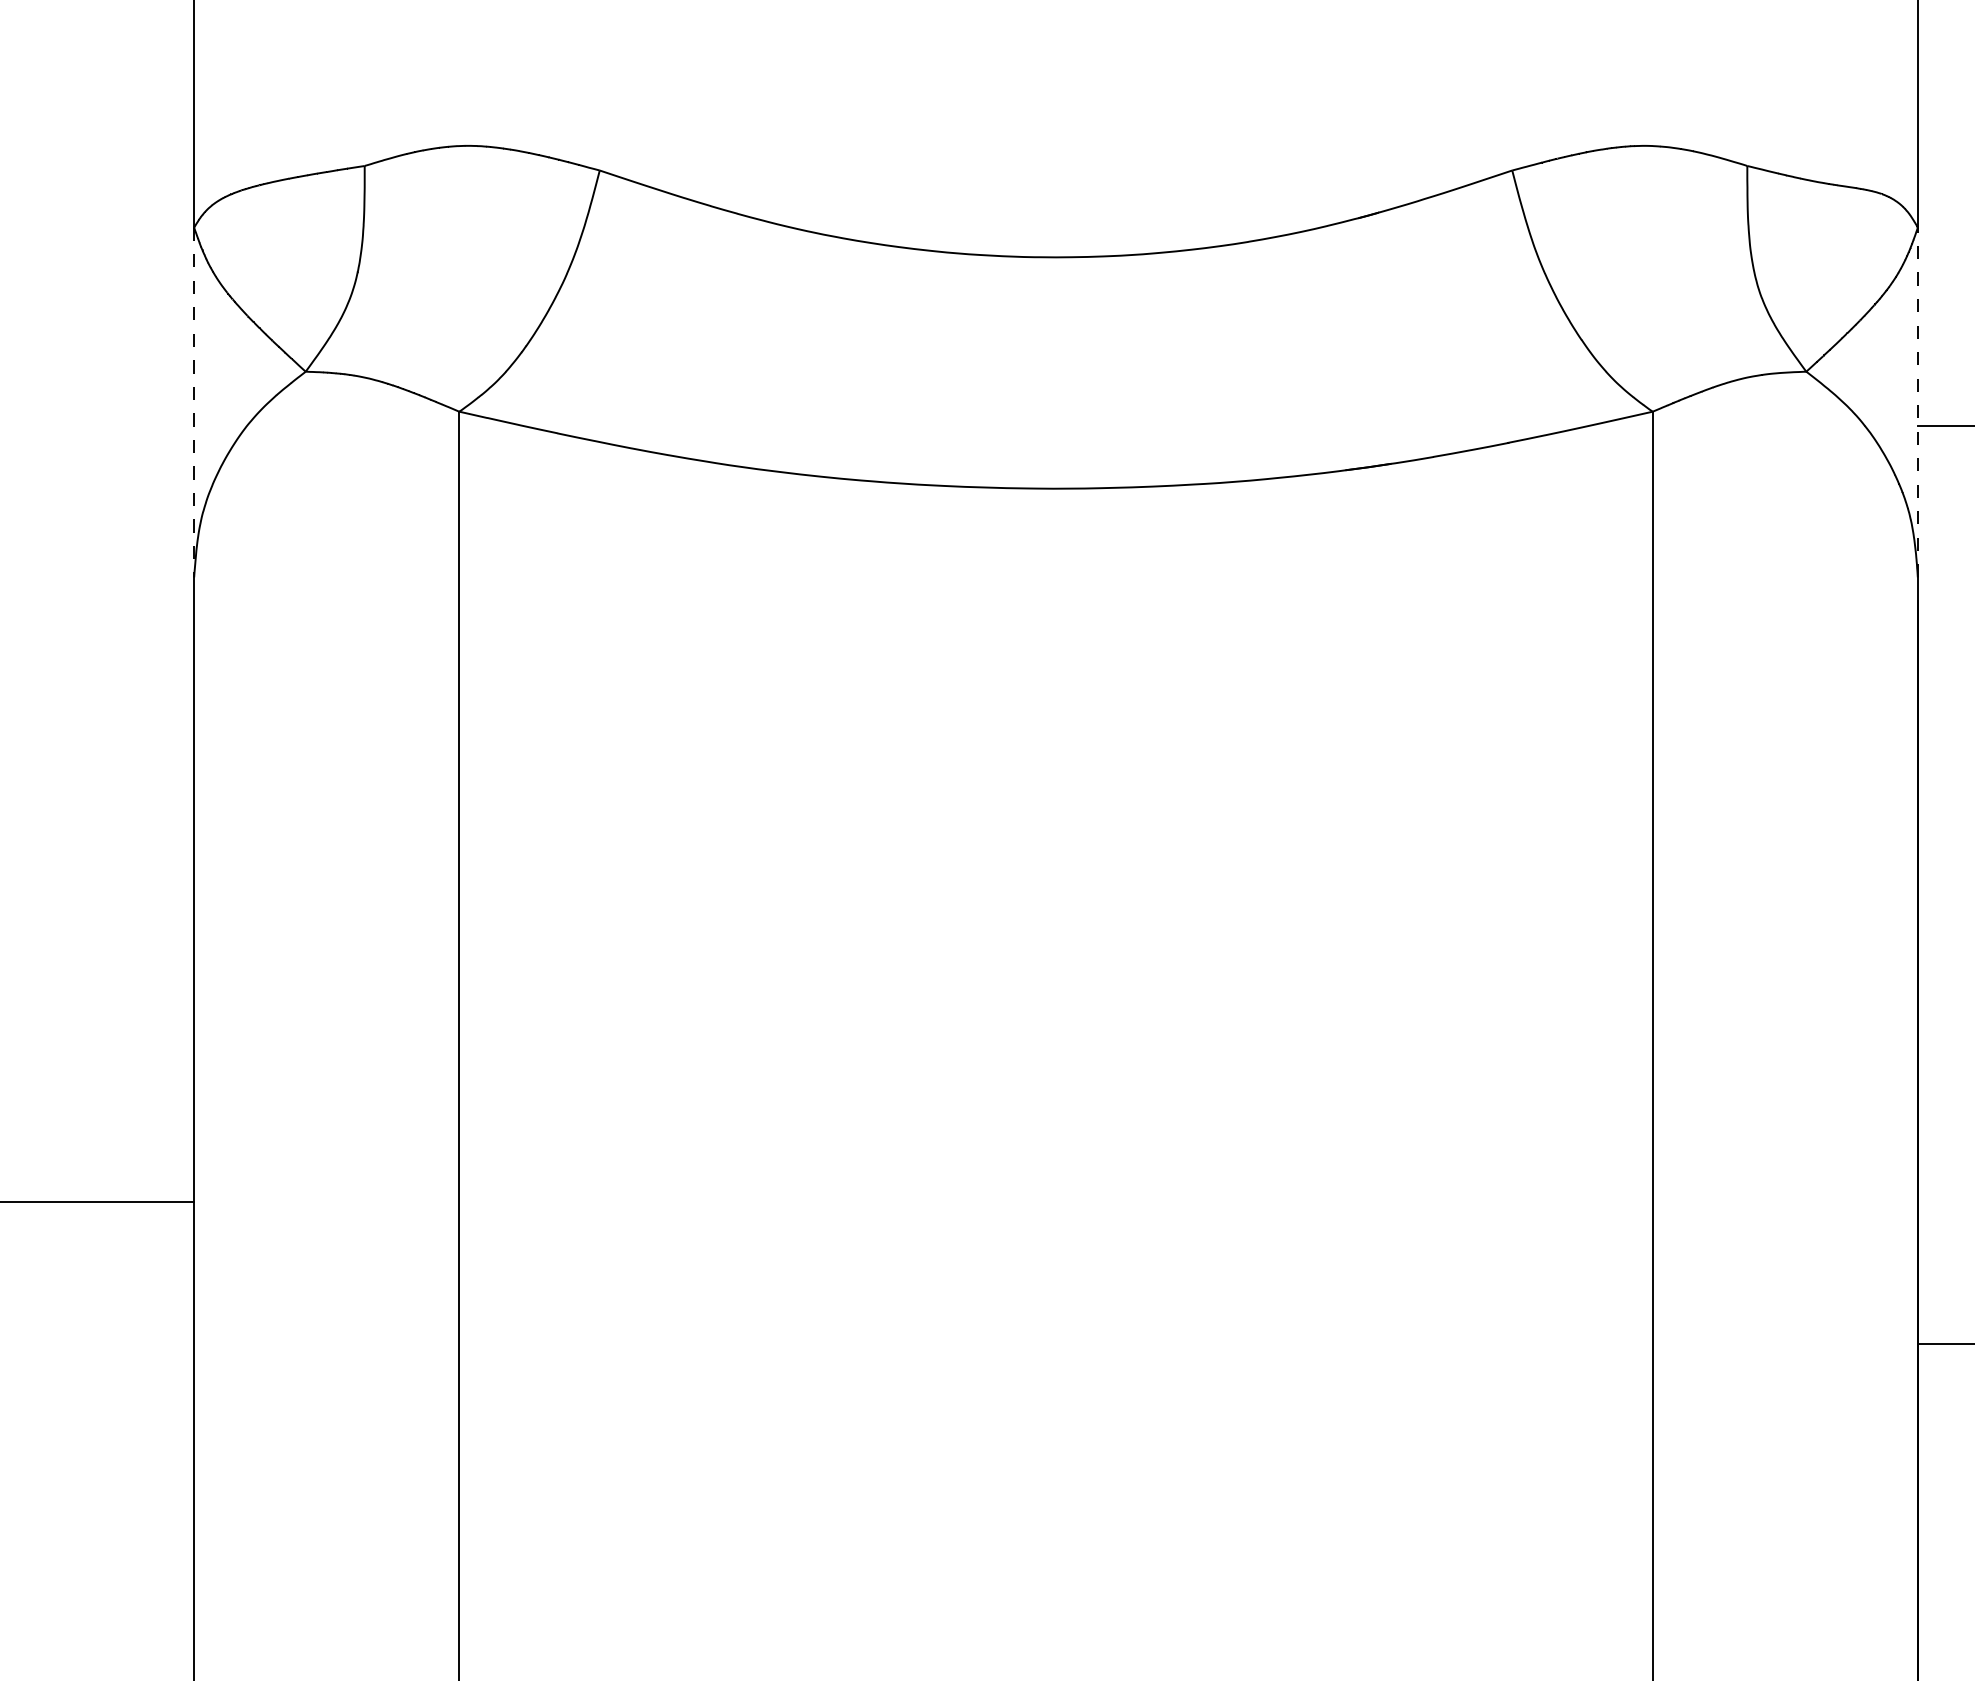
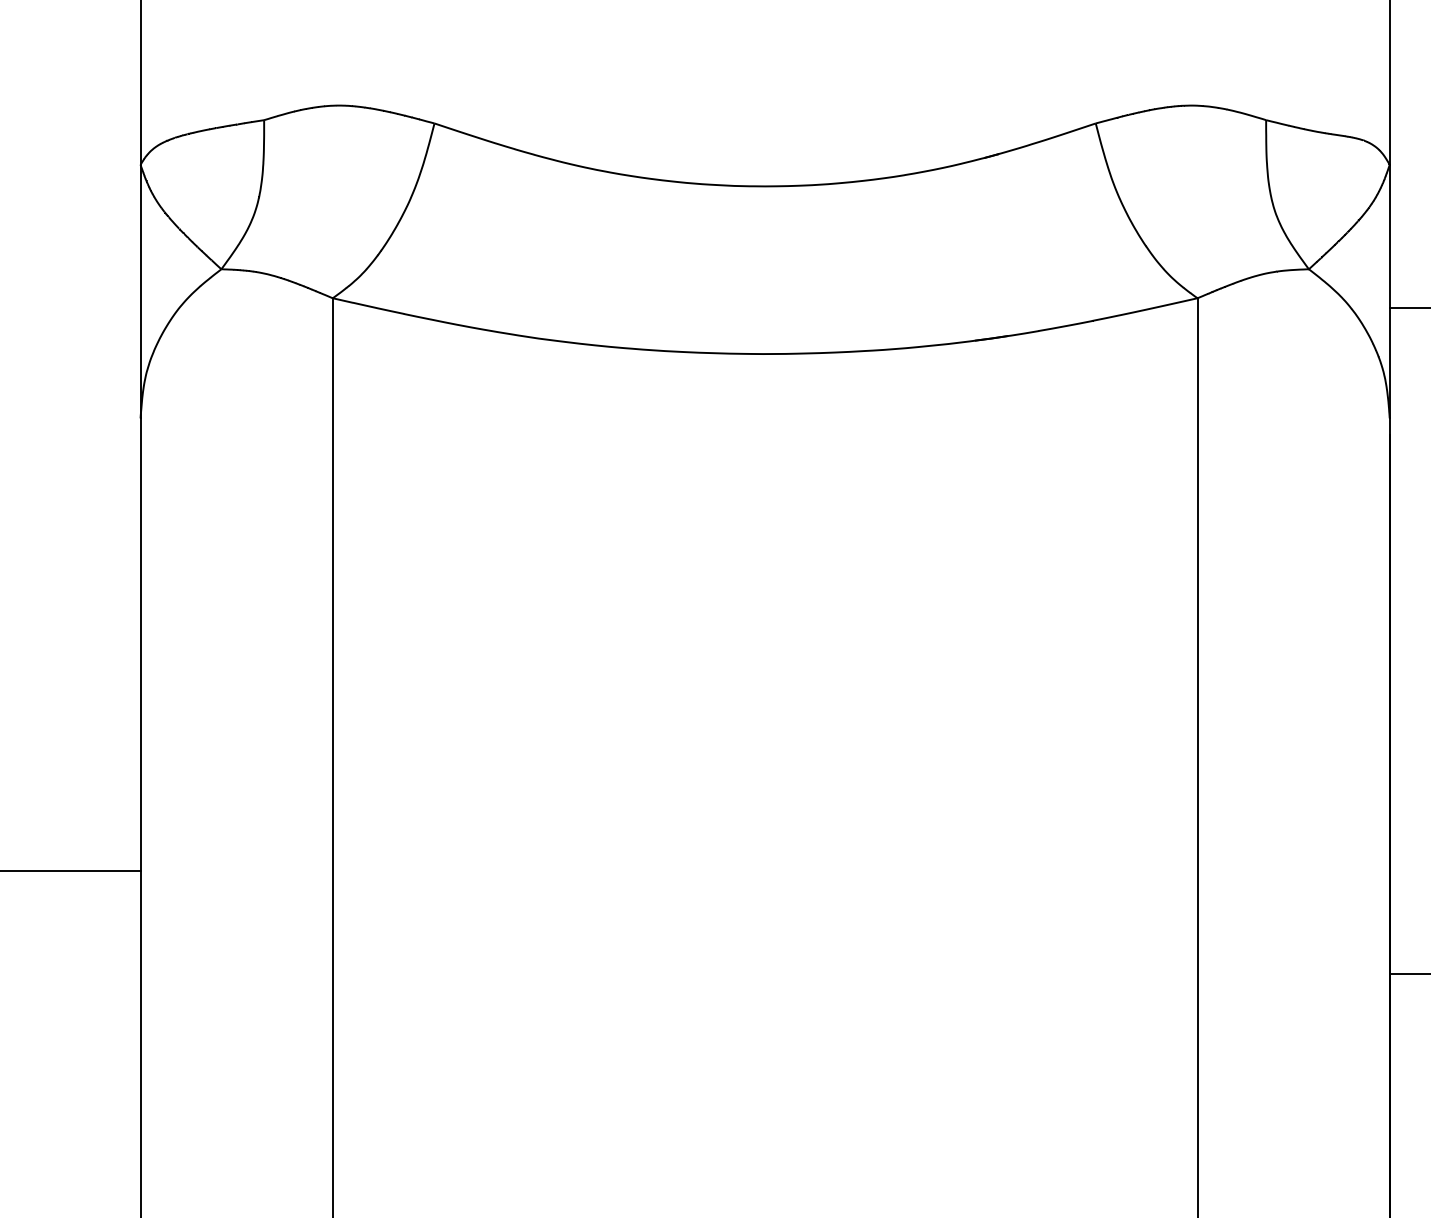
line: (194, 402) -> (140, 291), dashed -> solid
line: (1917, 402) -> (1389, 291), dashed -> solid

